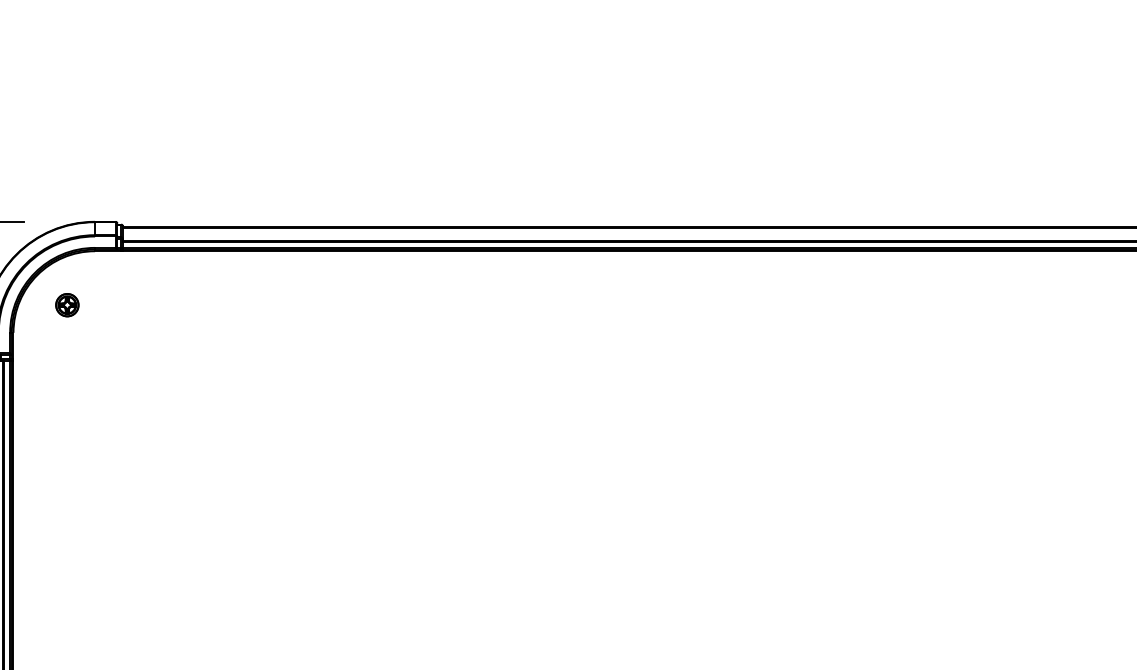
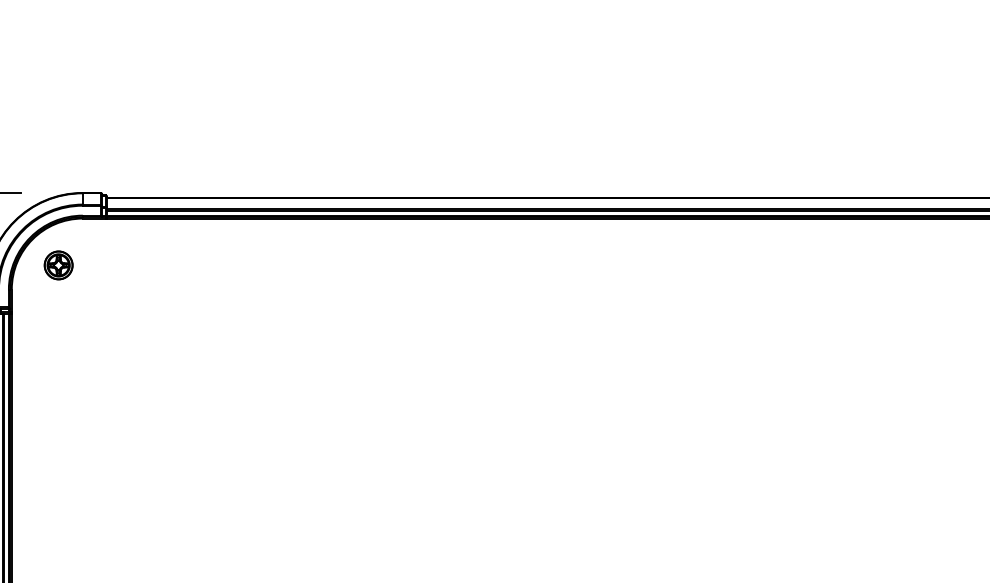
part: (67, 305) -> (58, 265), size x1.43

